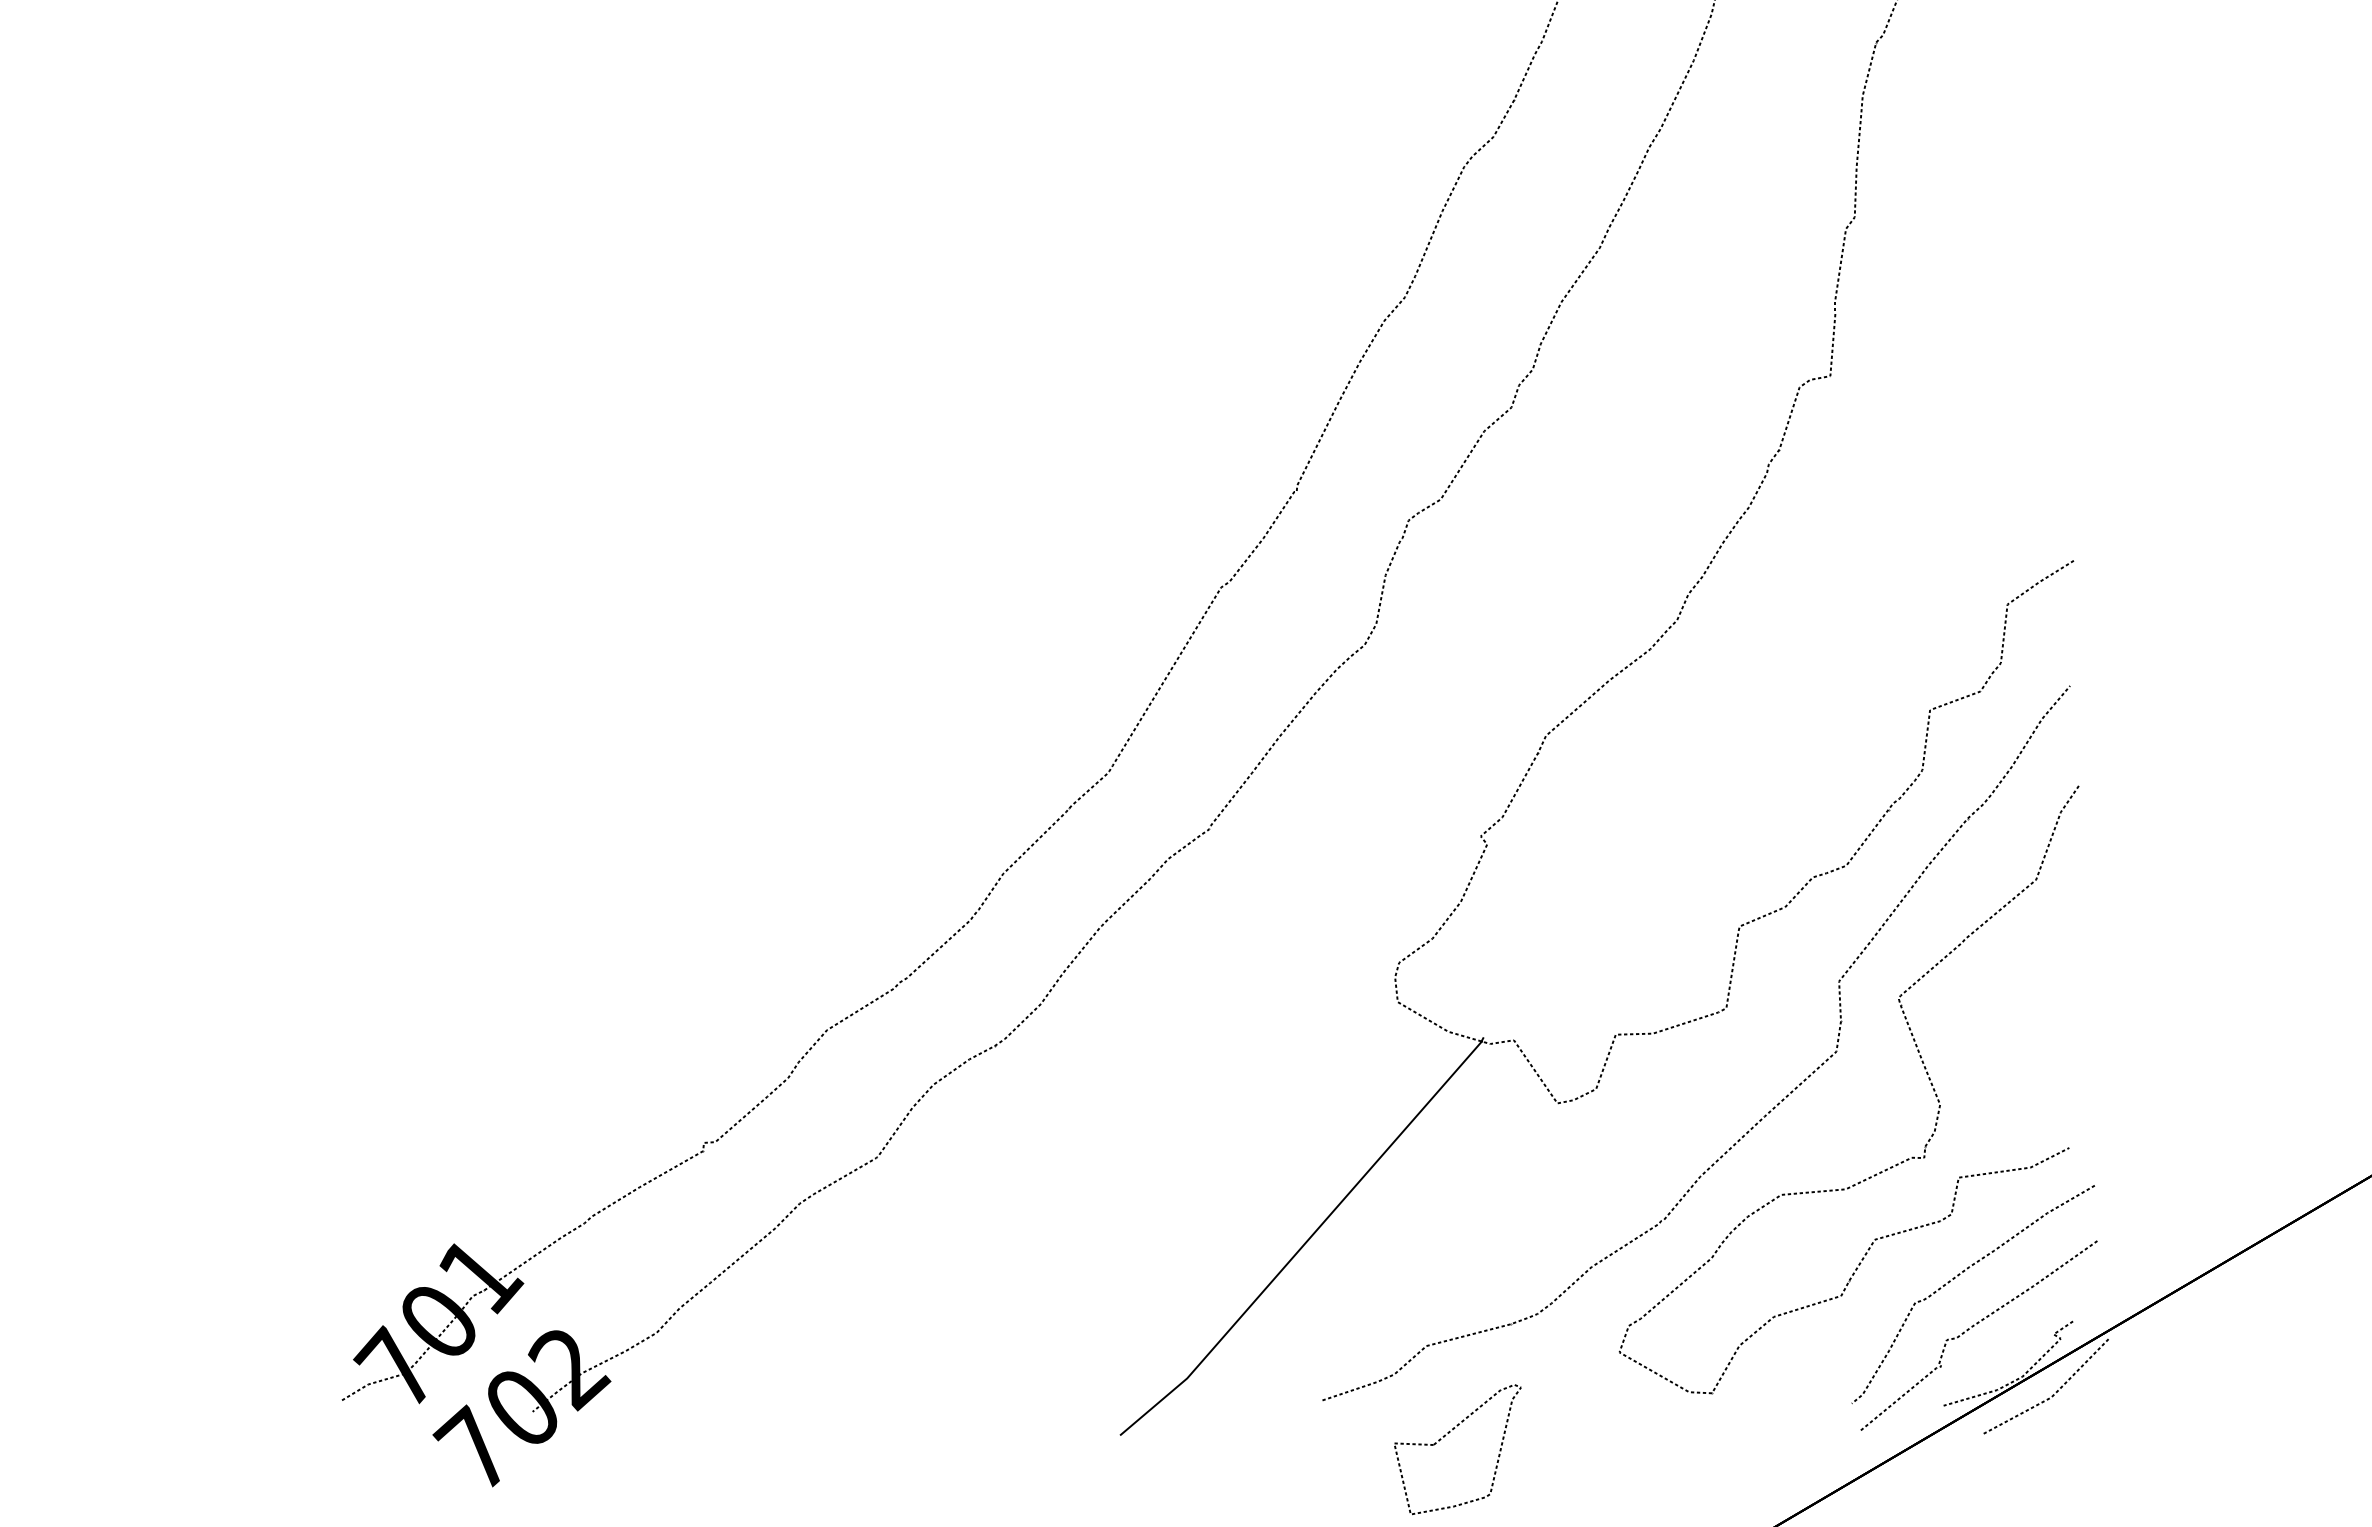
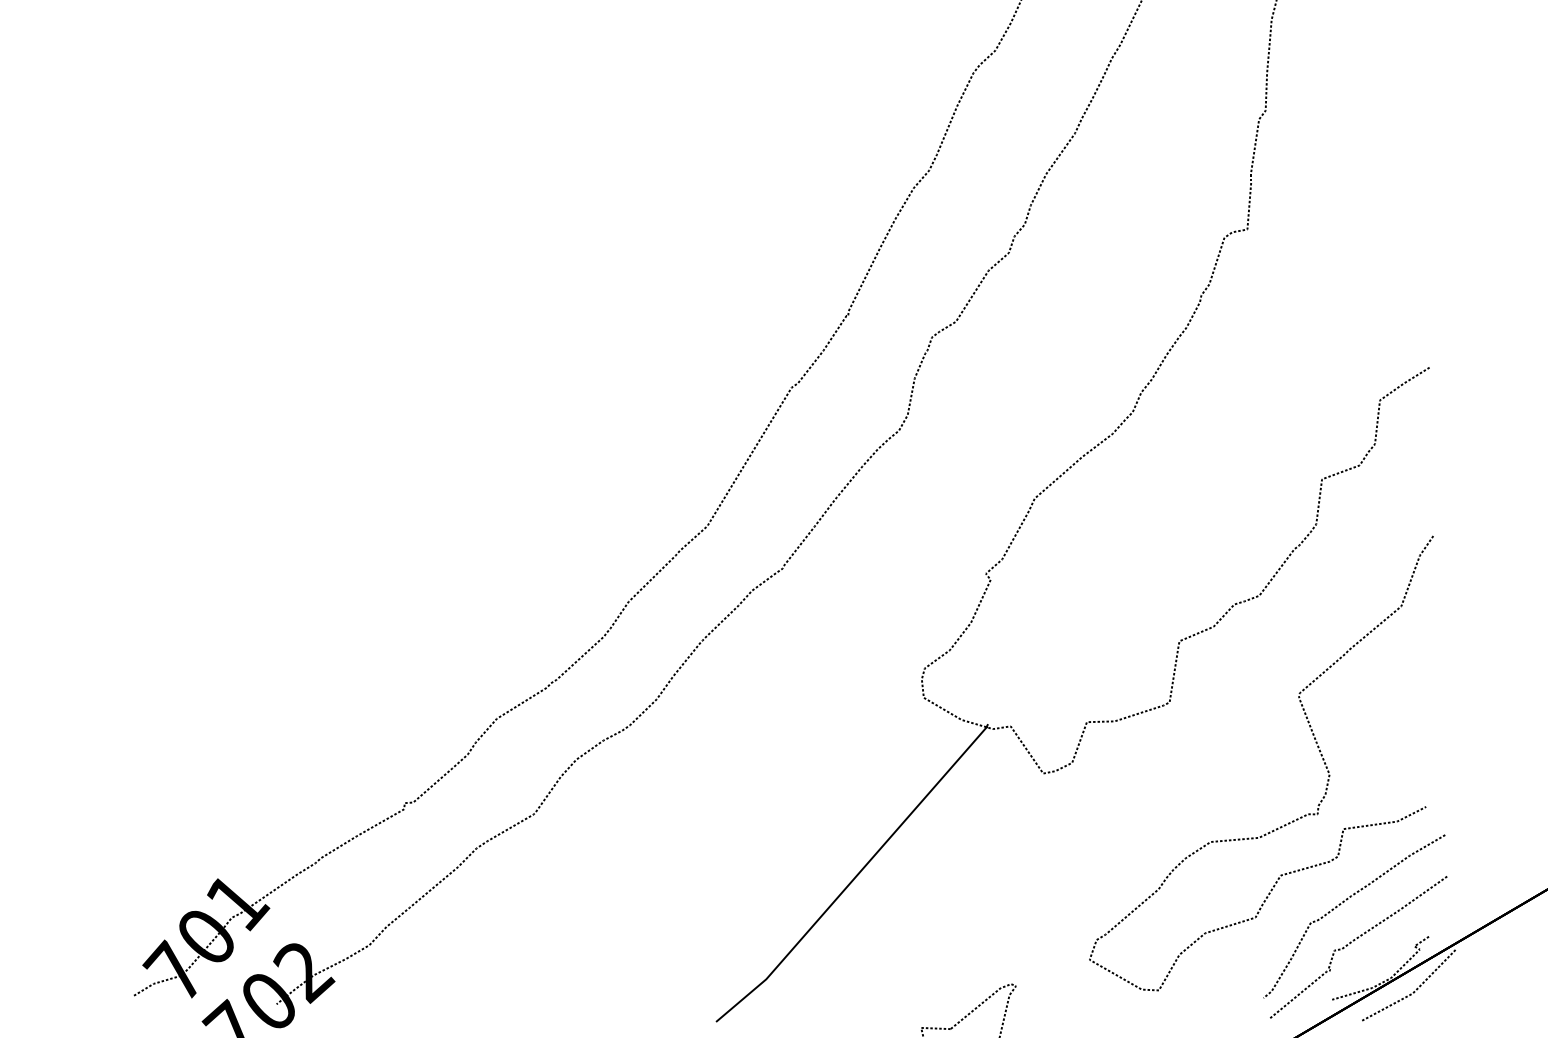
curve: (1765, 1114) -> (1198, 781), removed

